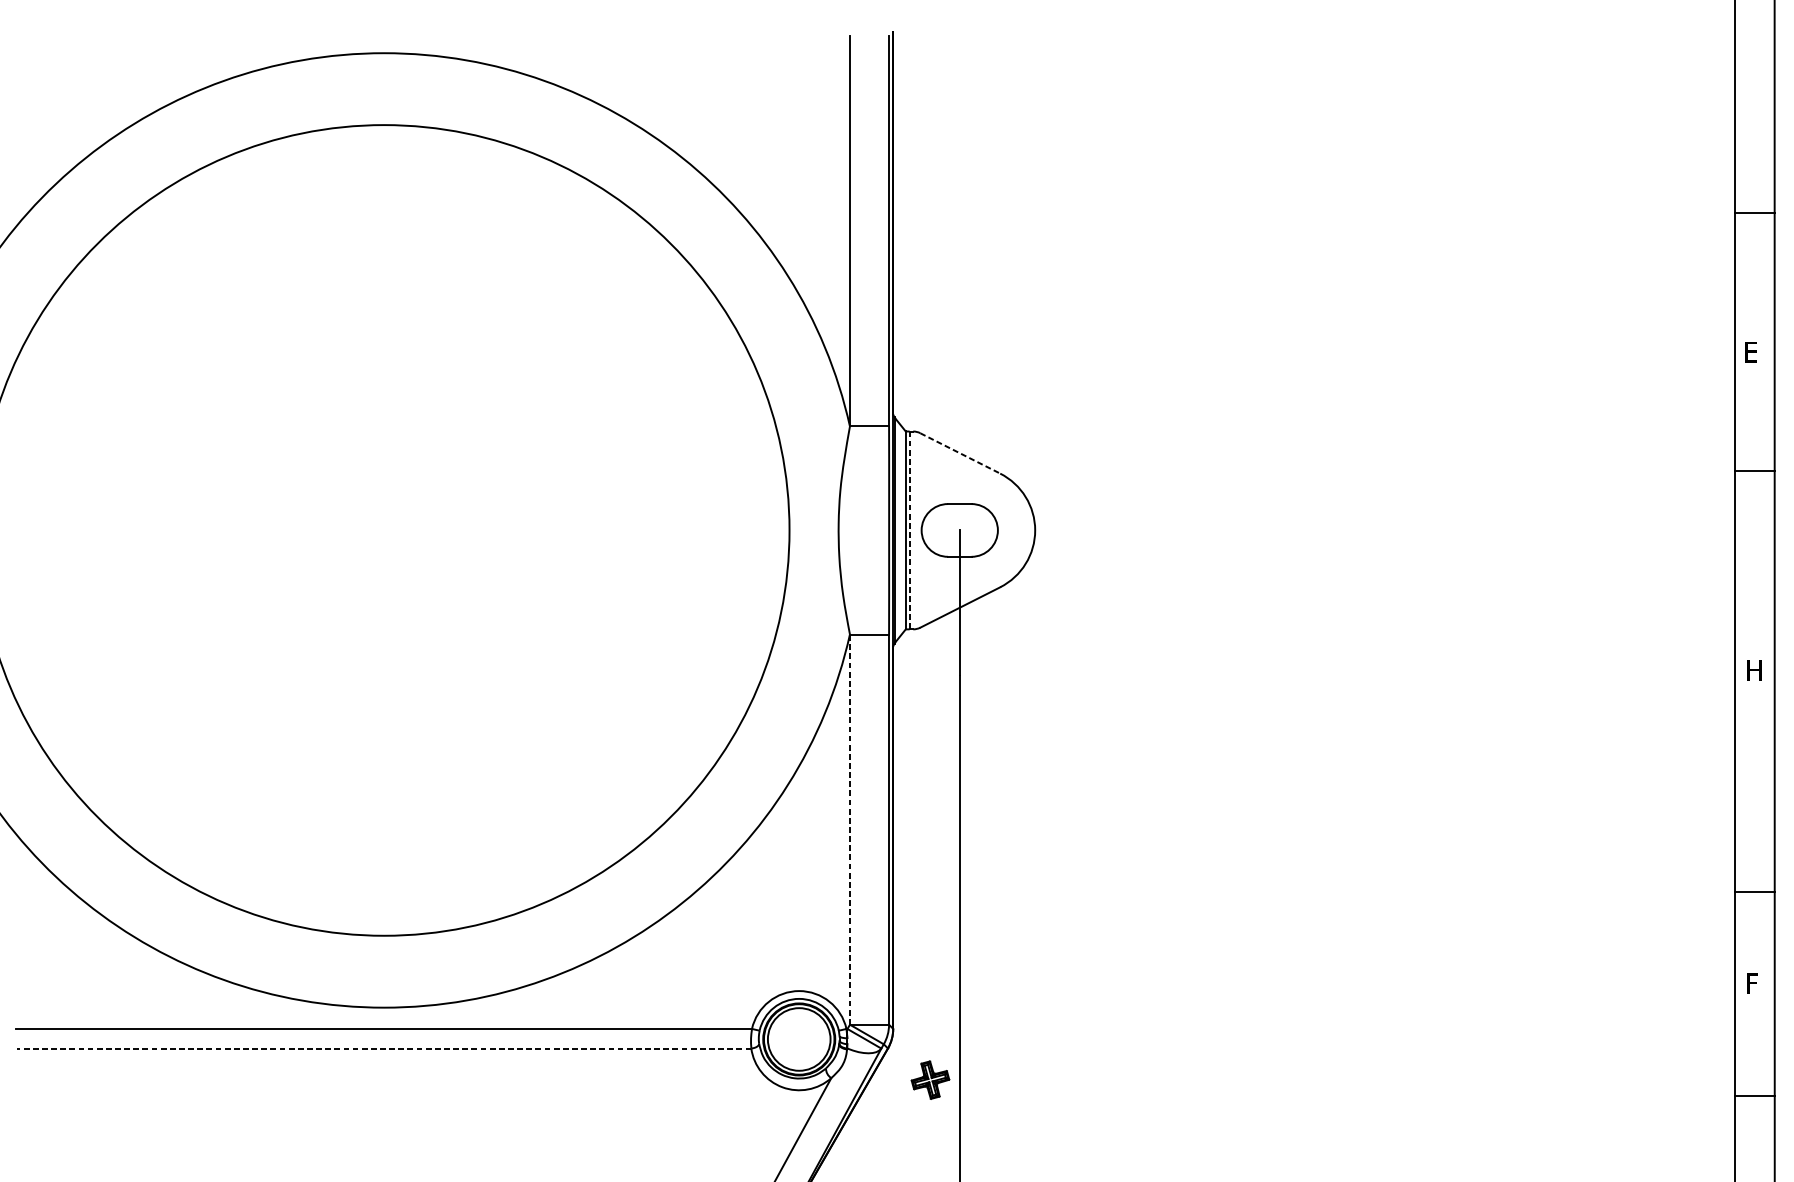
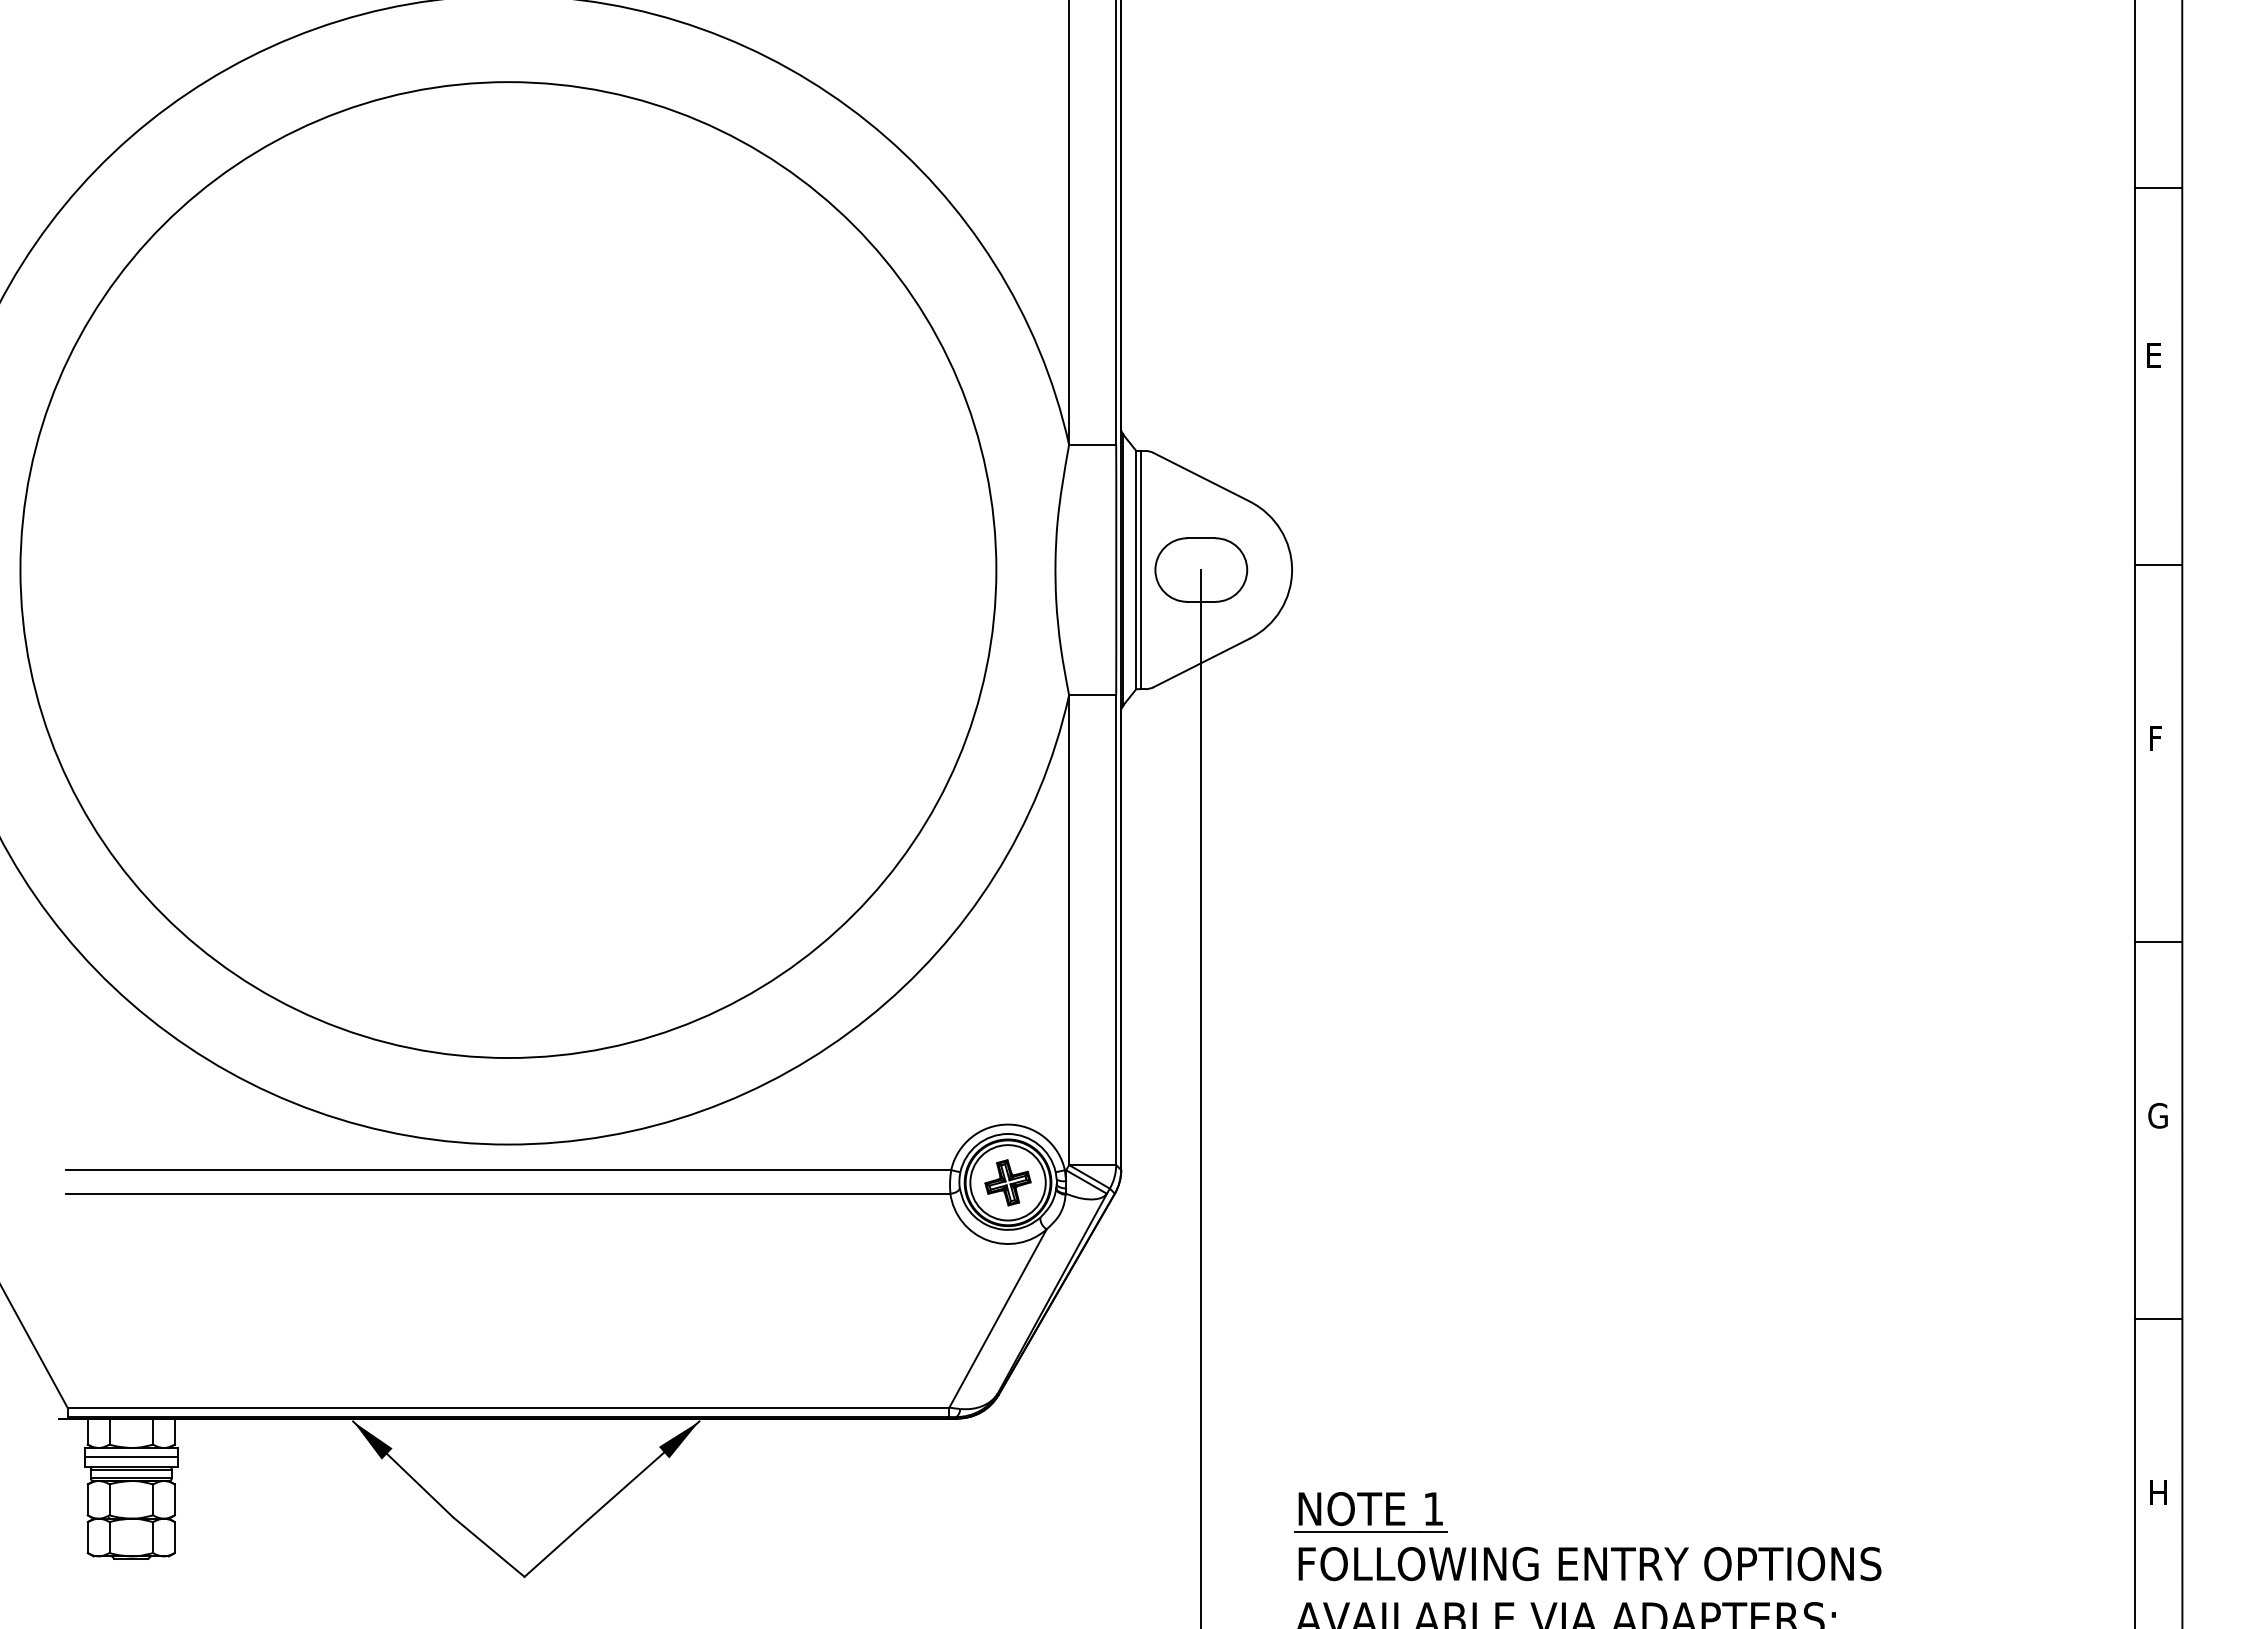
line: (959, 453) -> (1201, 477), dashed -> solid
line: (1754, 470) -> (2158, 564), moved
line: (909, 530) -> (1140, 570), dashed -> solid
text: (1755, 670) -> (2159, 738), H -> F
line: (850, 829) -> (1069, 930), dashed -> solid
line: (1754, 891) -> (2158, 941), moved
text: (1754, 983) -> (2157, 1115), F -> G
line: (384, 1048) -> (508, 1193), dashed -> solid
part: (930, 1079) -> (1007, 1182), moved
line: (1754, 1095) -> (2158, 1318), moved

